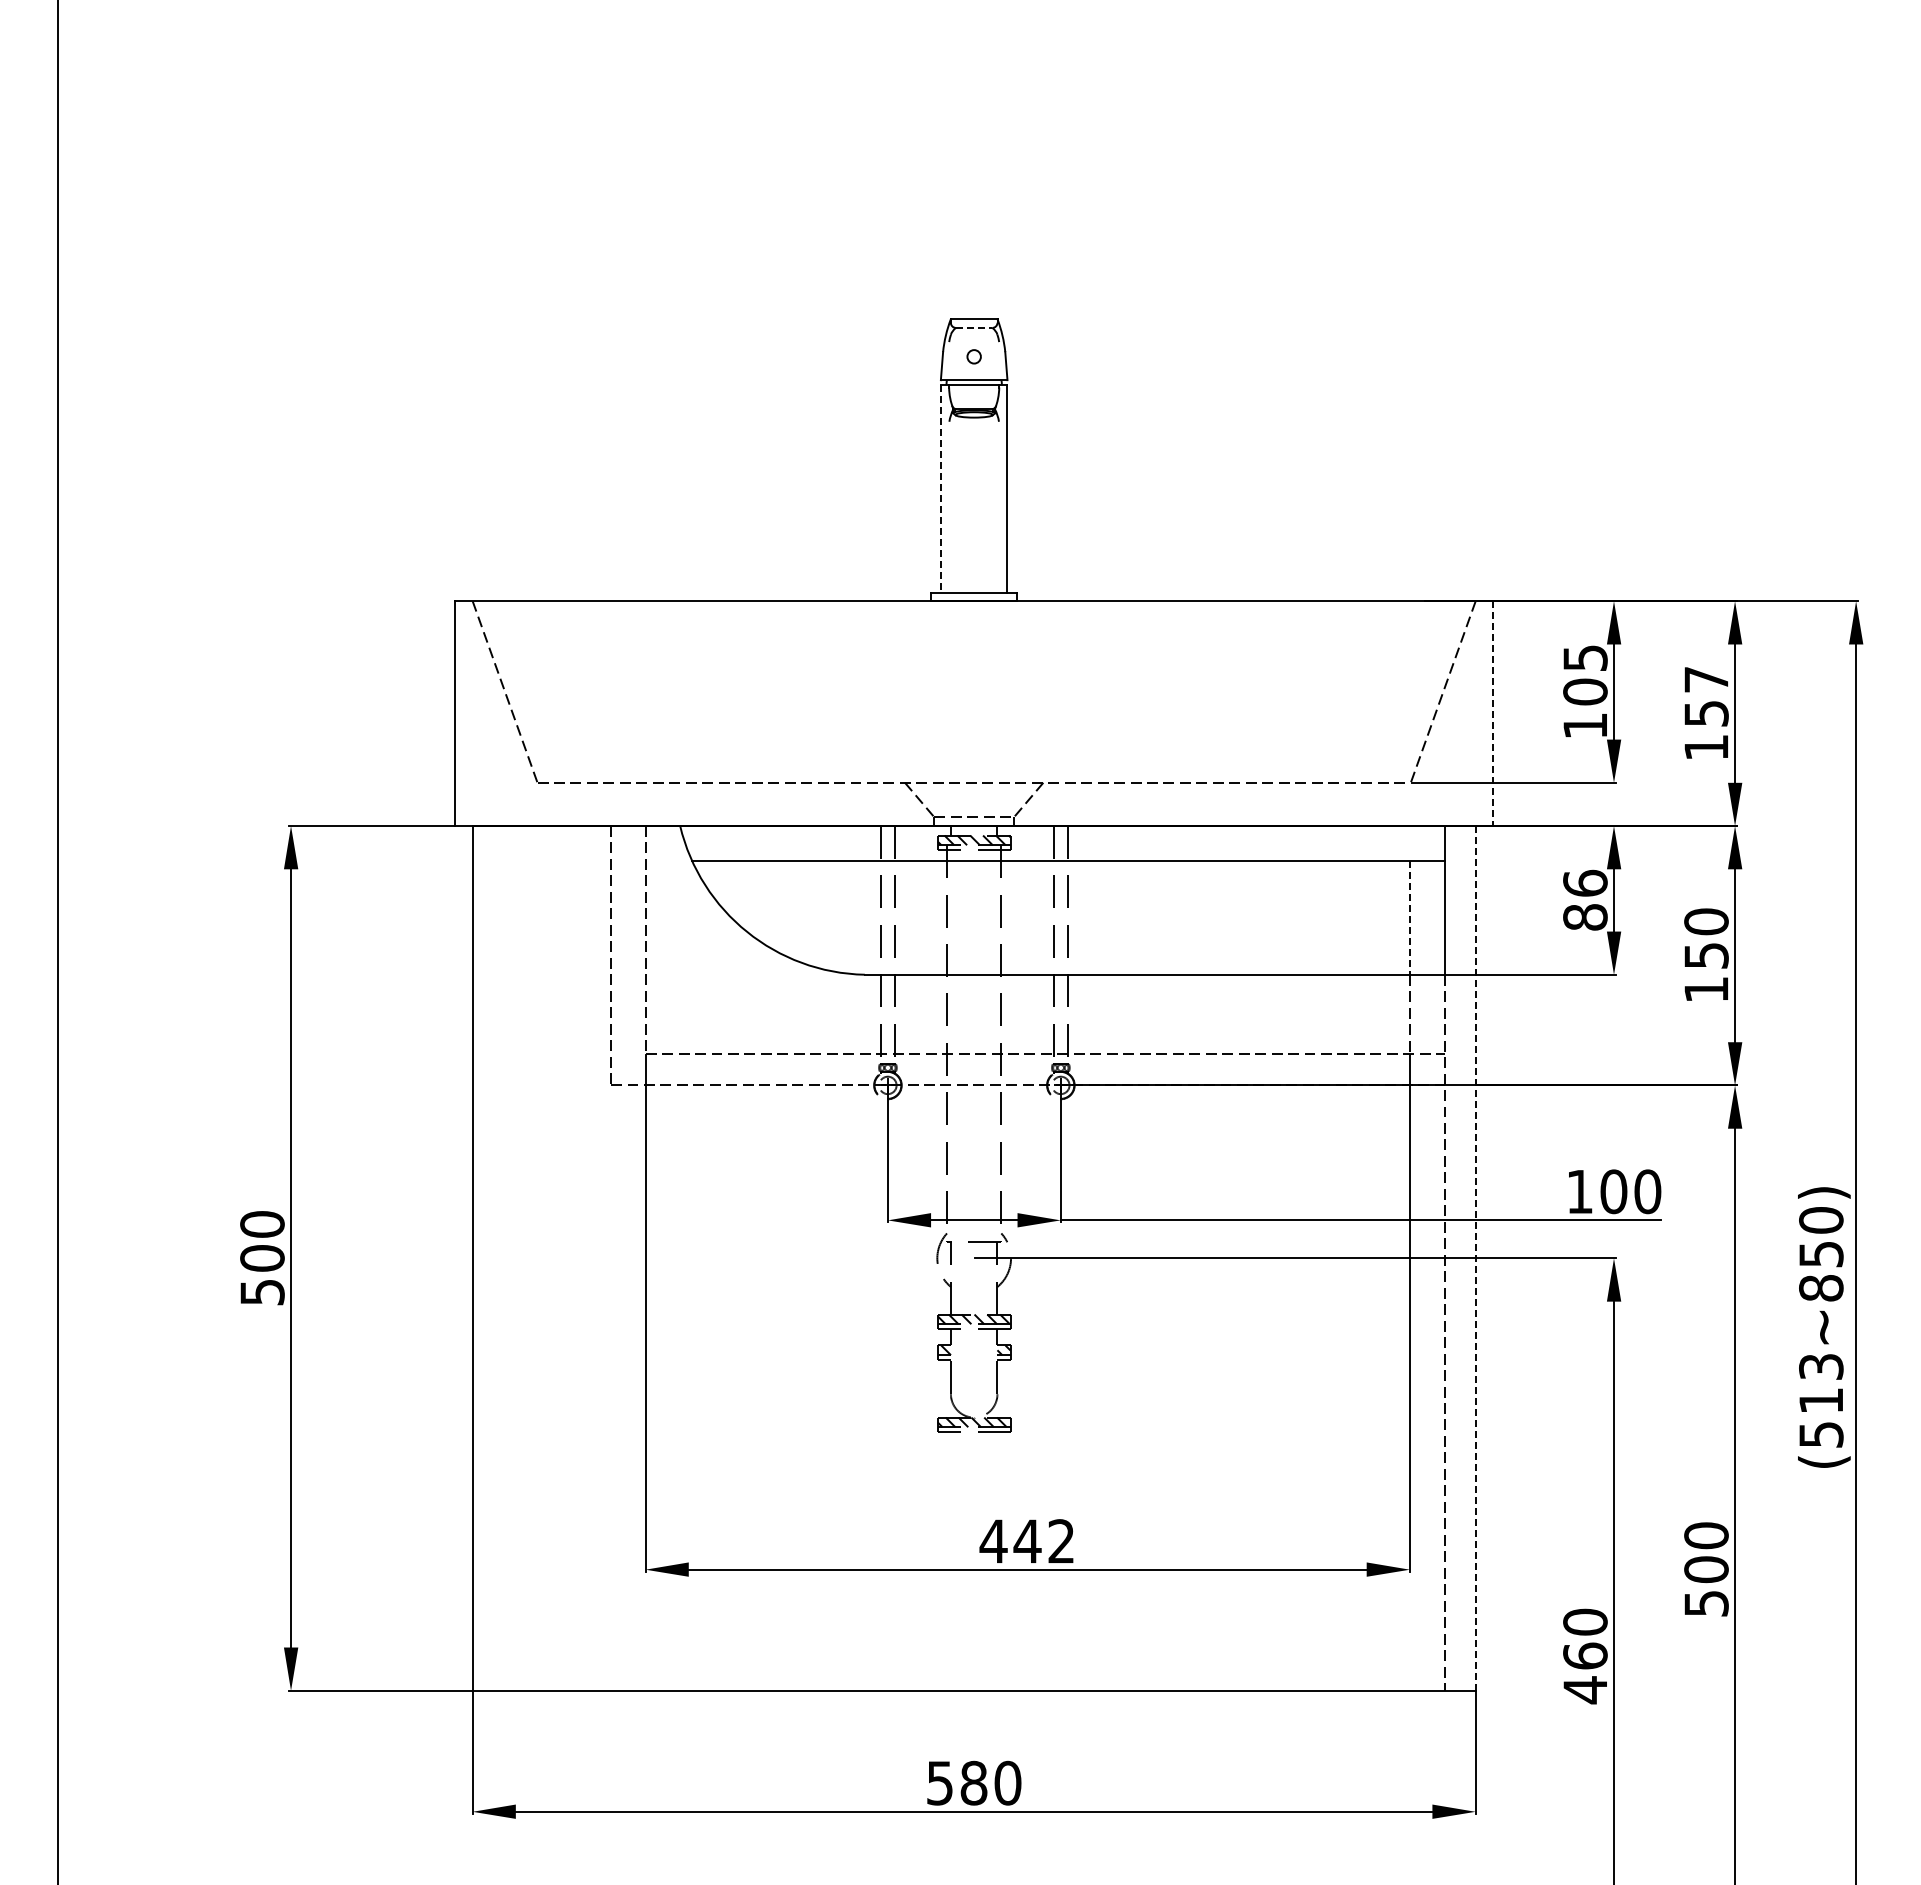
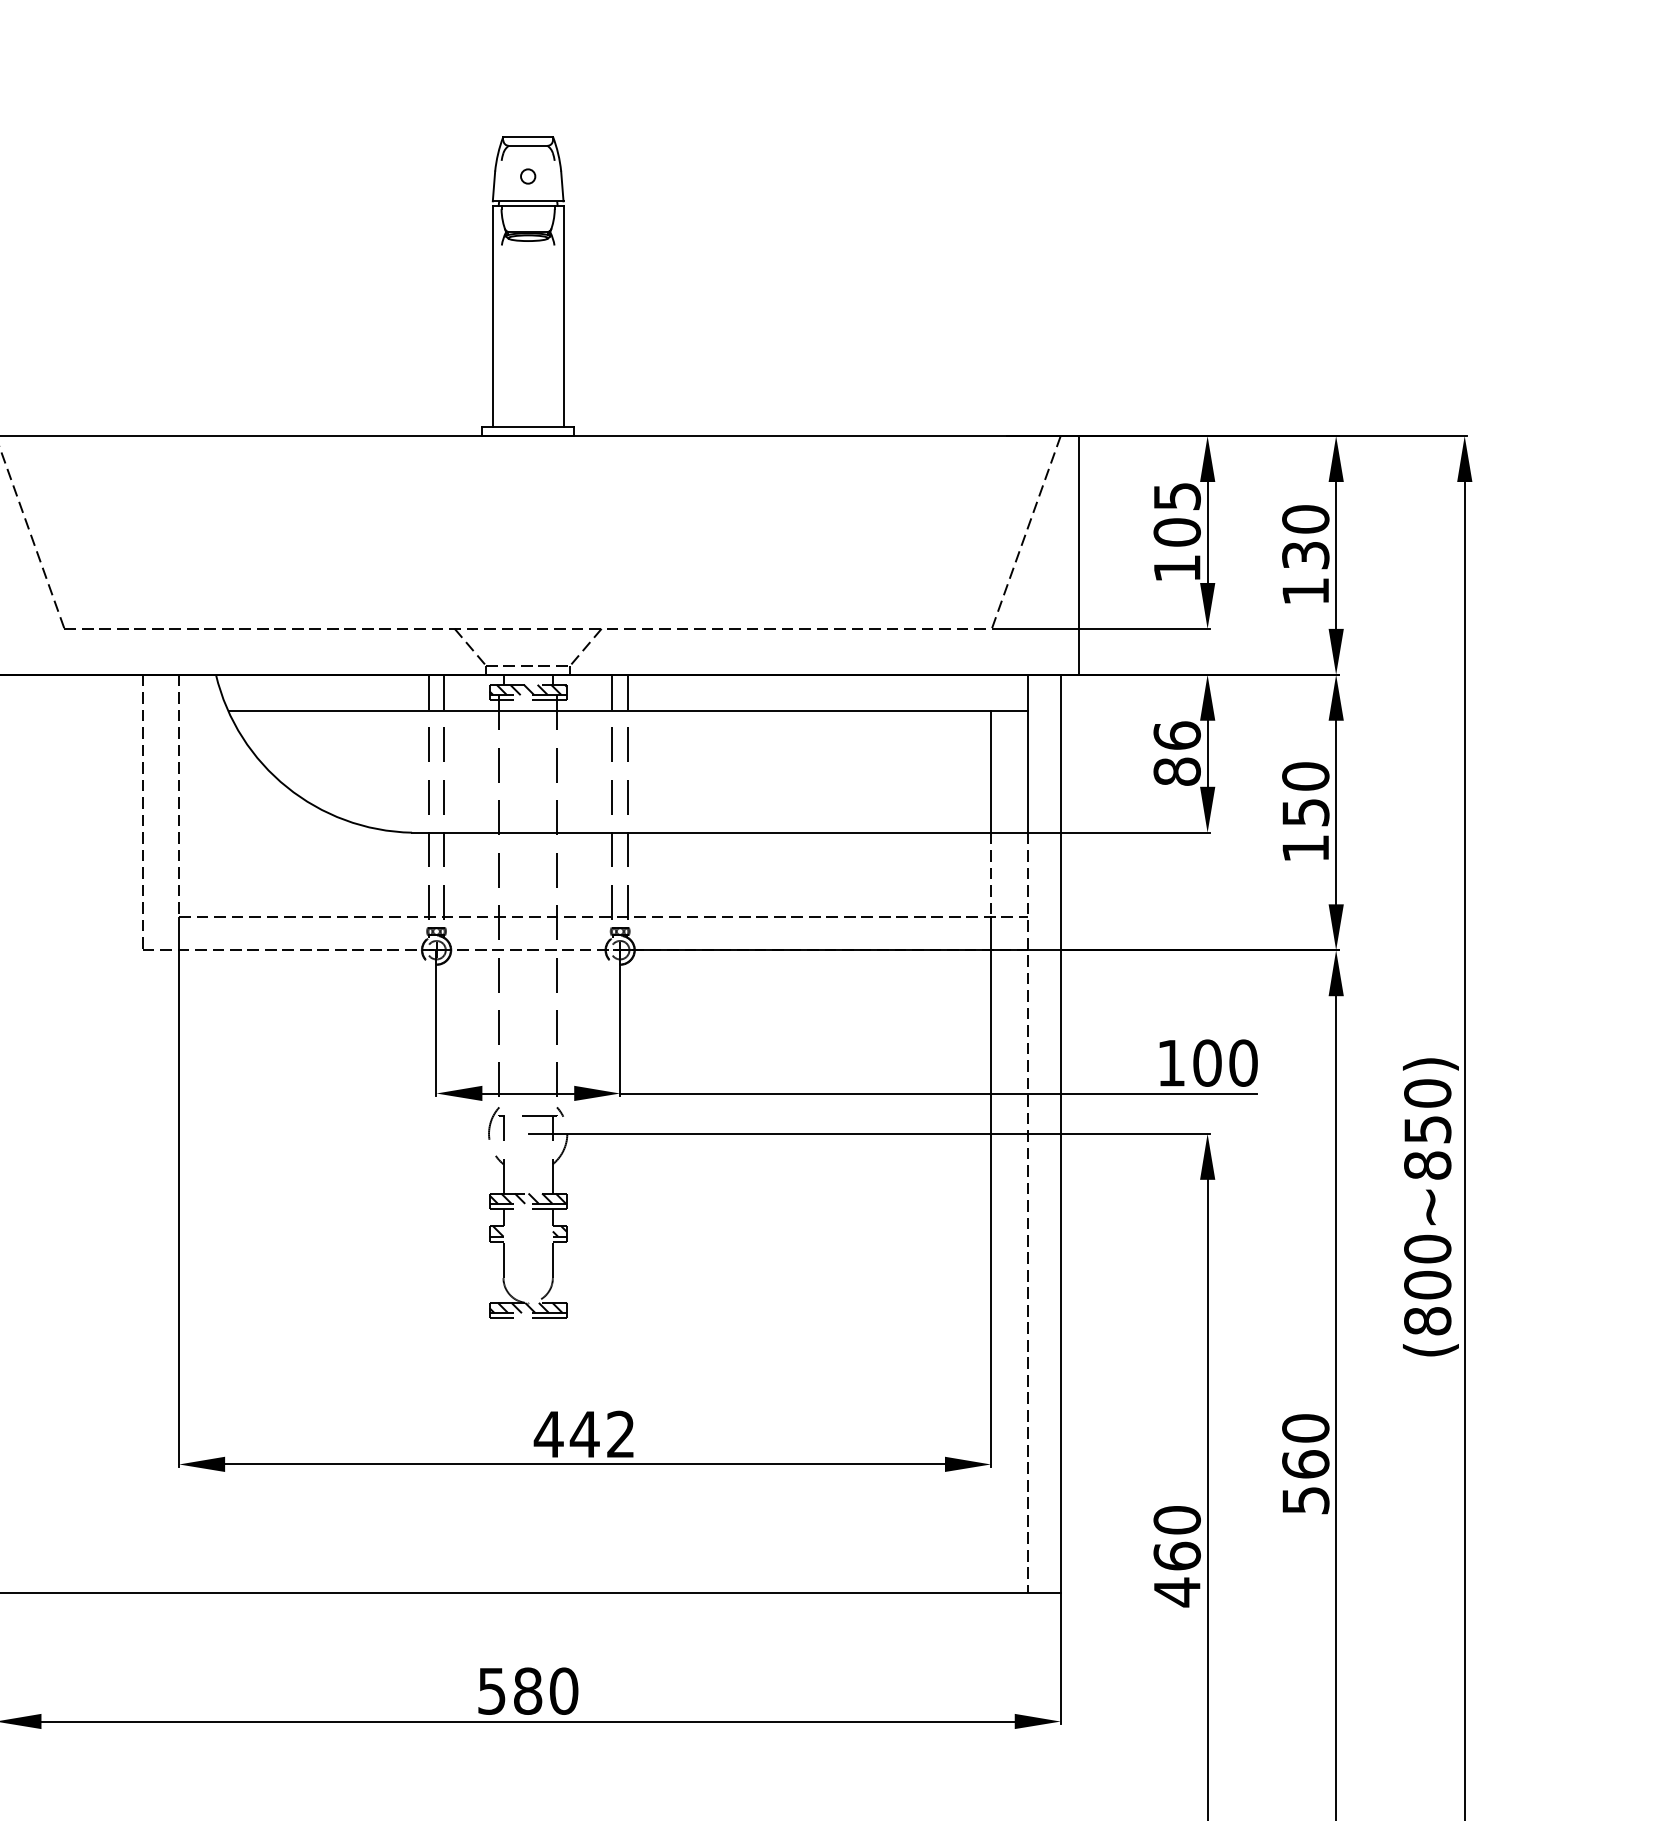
line: (974, 327) -> (528, 145), dashed -> solid
line: (940, 488) -> (492, 316), dashed -> solid
text: (1706, 695) -> (1305, 536), 157 -> 130
line: (1492, 714) -> (1078, 556), dashed -> solid
line: (1409, 918) -> (990, 772), dashed -> solid
line: (1475, 1257) -> (1060, 1132), dashed -> solid
text: (1821, 1400) -> (1427, 1284), (513~850) -> (800~850)
text: (1706, 1569) -> (1305, 1464), 500 -> 560

